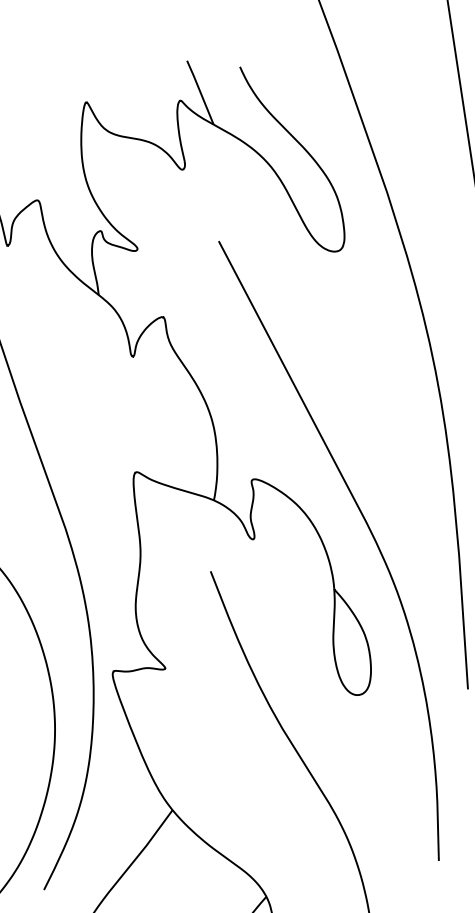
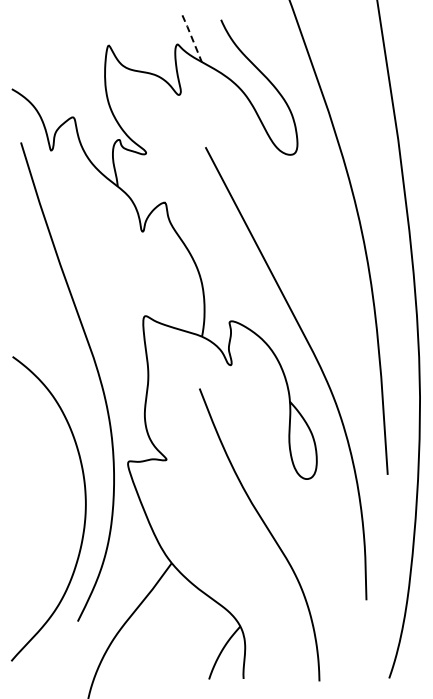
line: (200, 92) -> (192, 38), solid -> dashed

